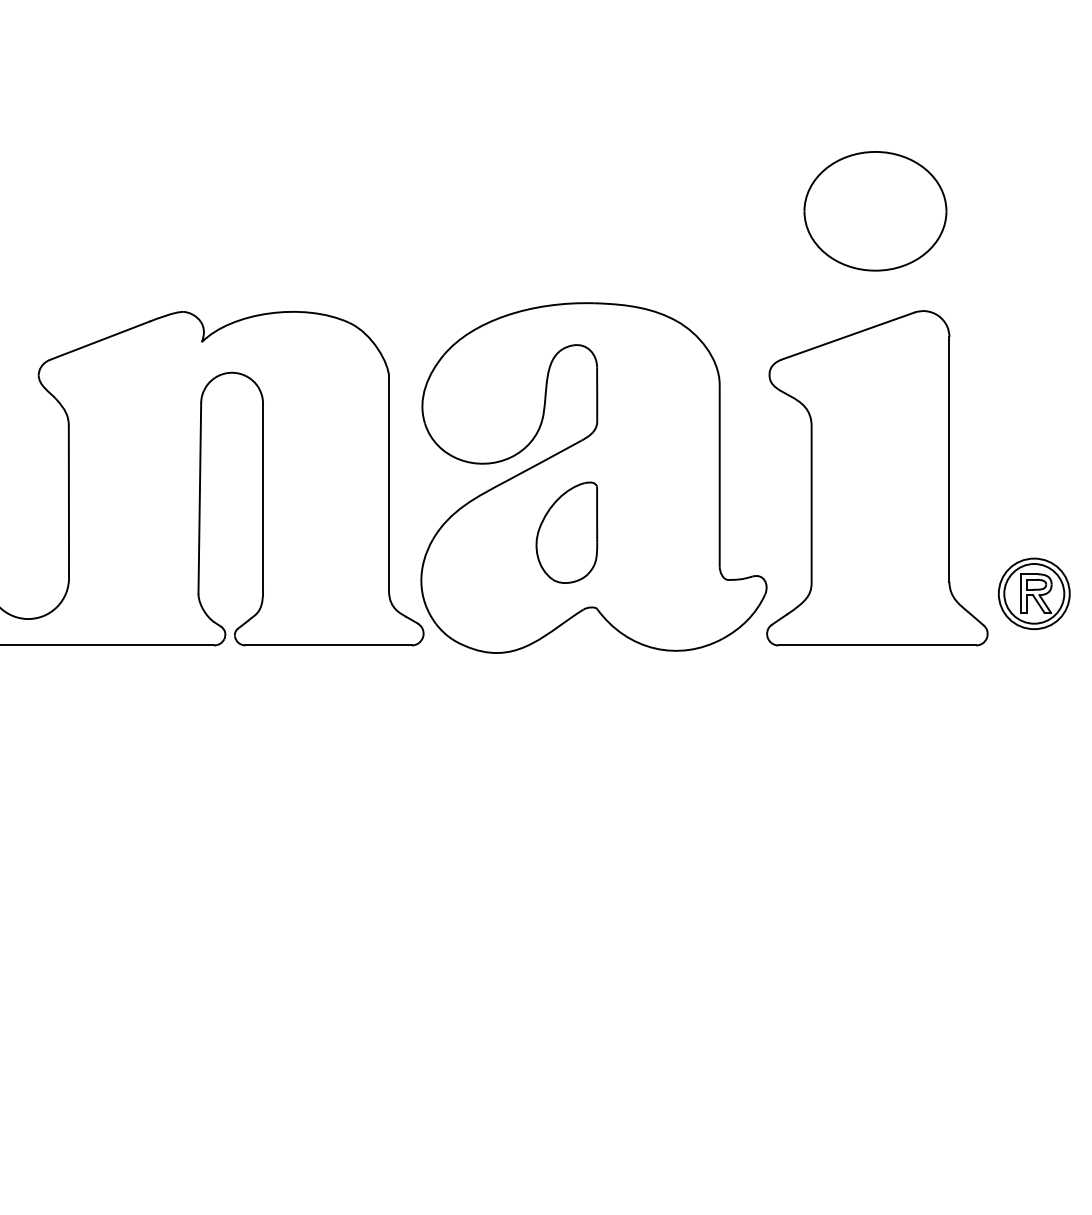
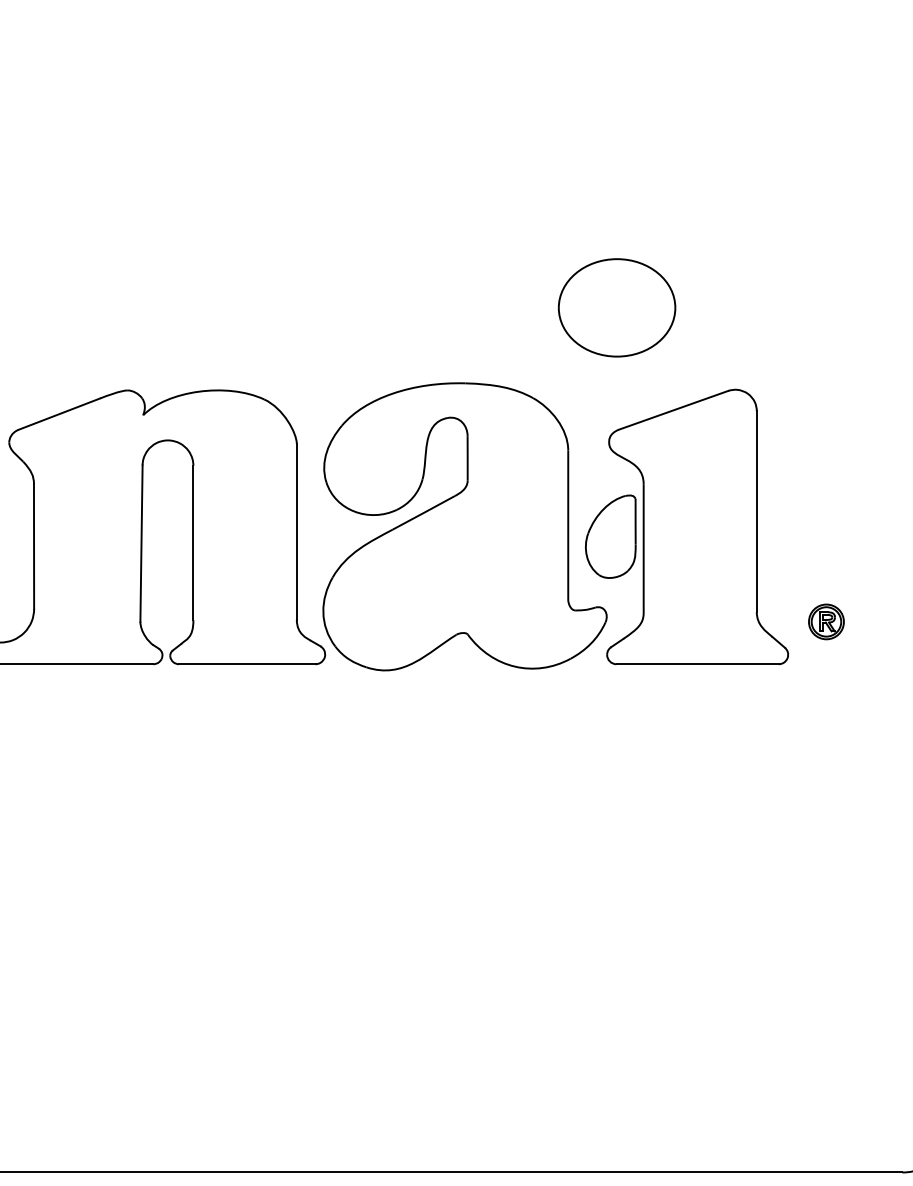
part: (874, 210) -> (616, 307), moved
part: (566, 532) -> (610, 536), moved
part: (1034, 593) -> (826, 621), size x0.6

